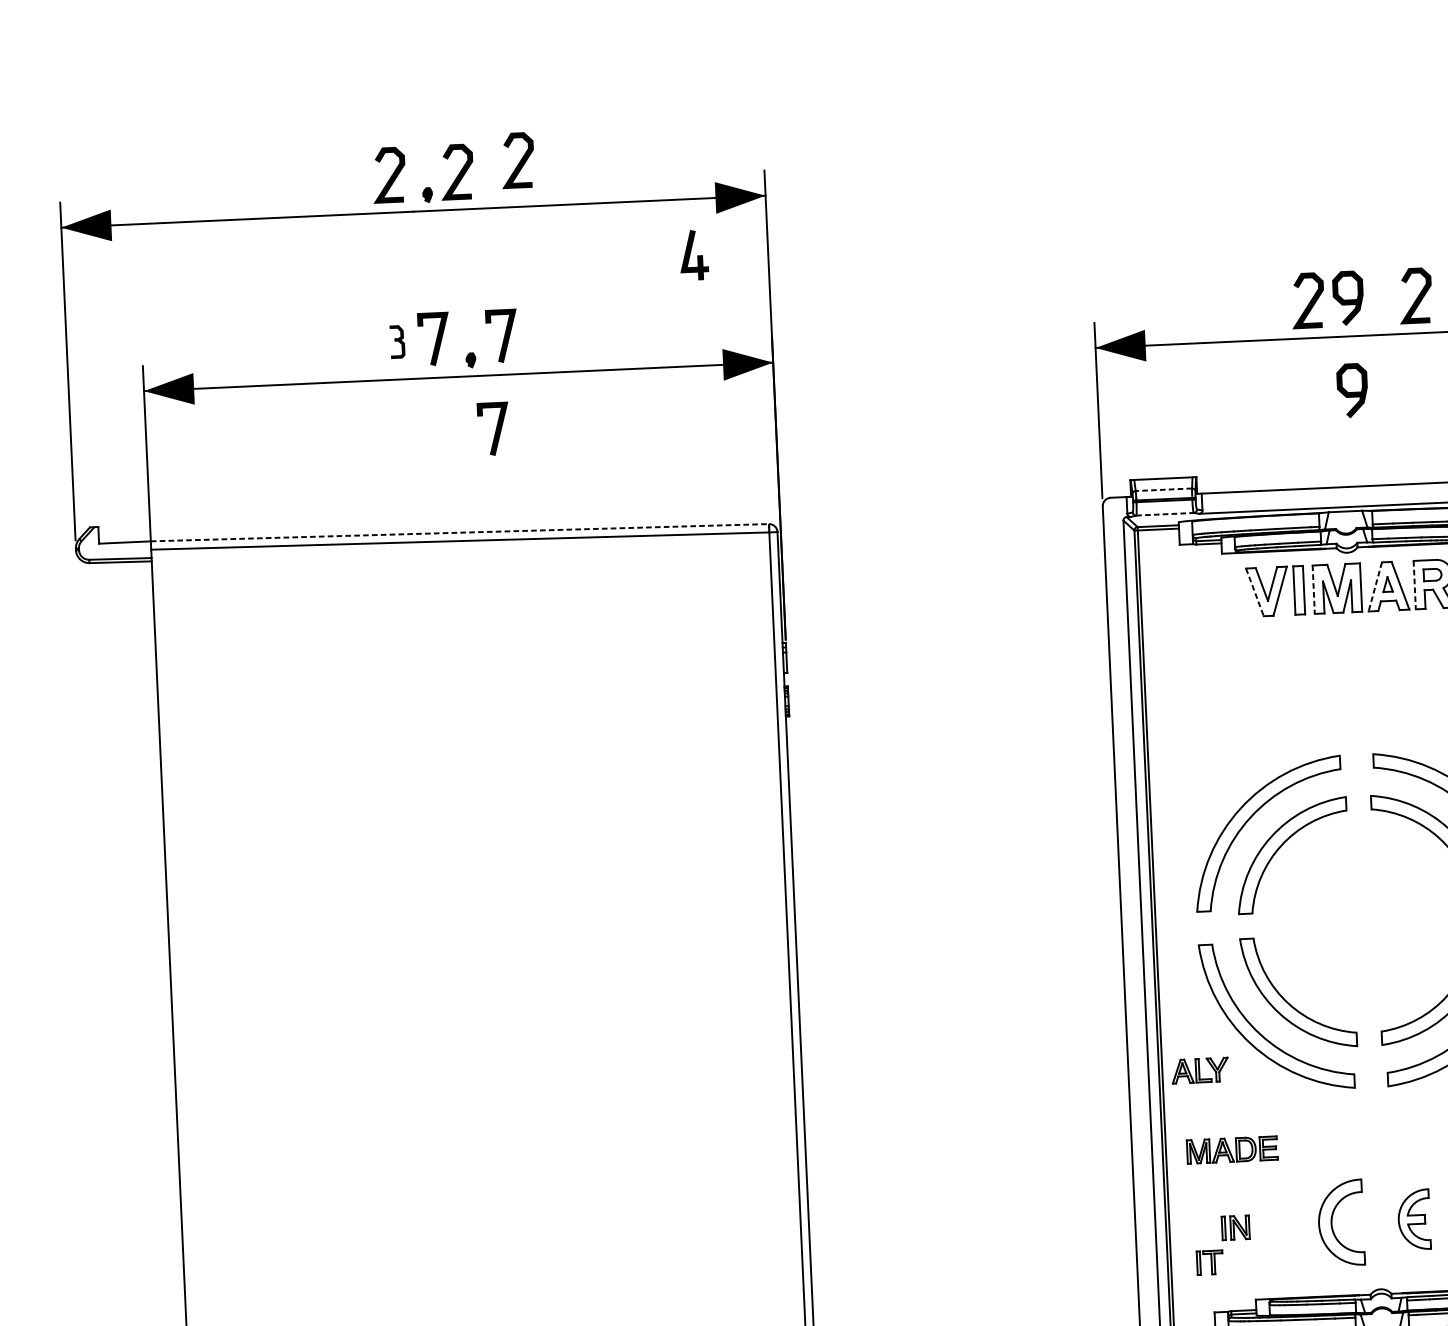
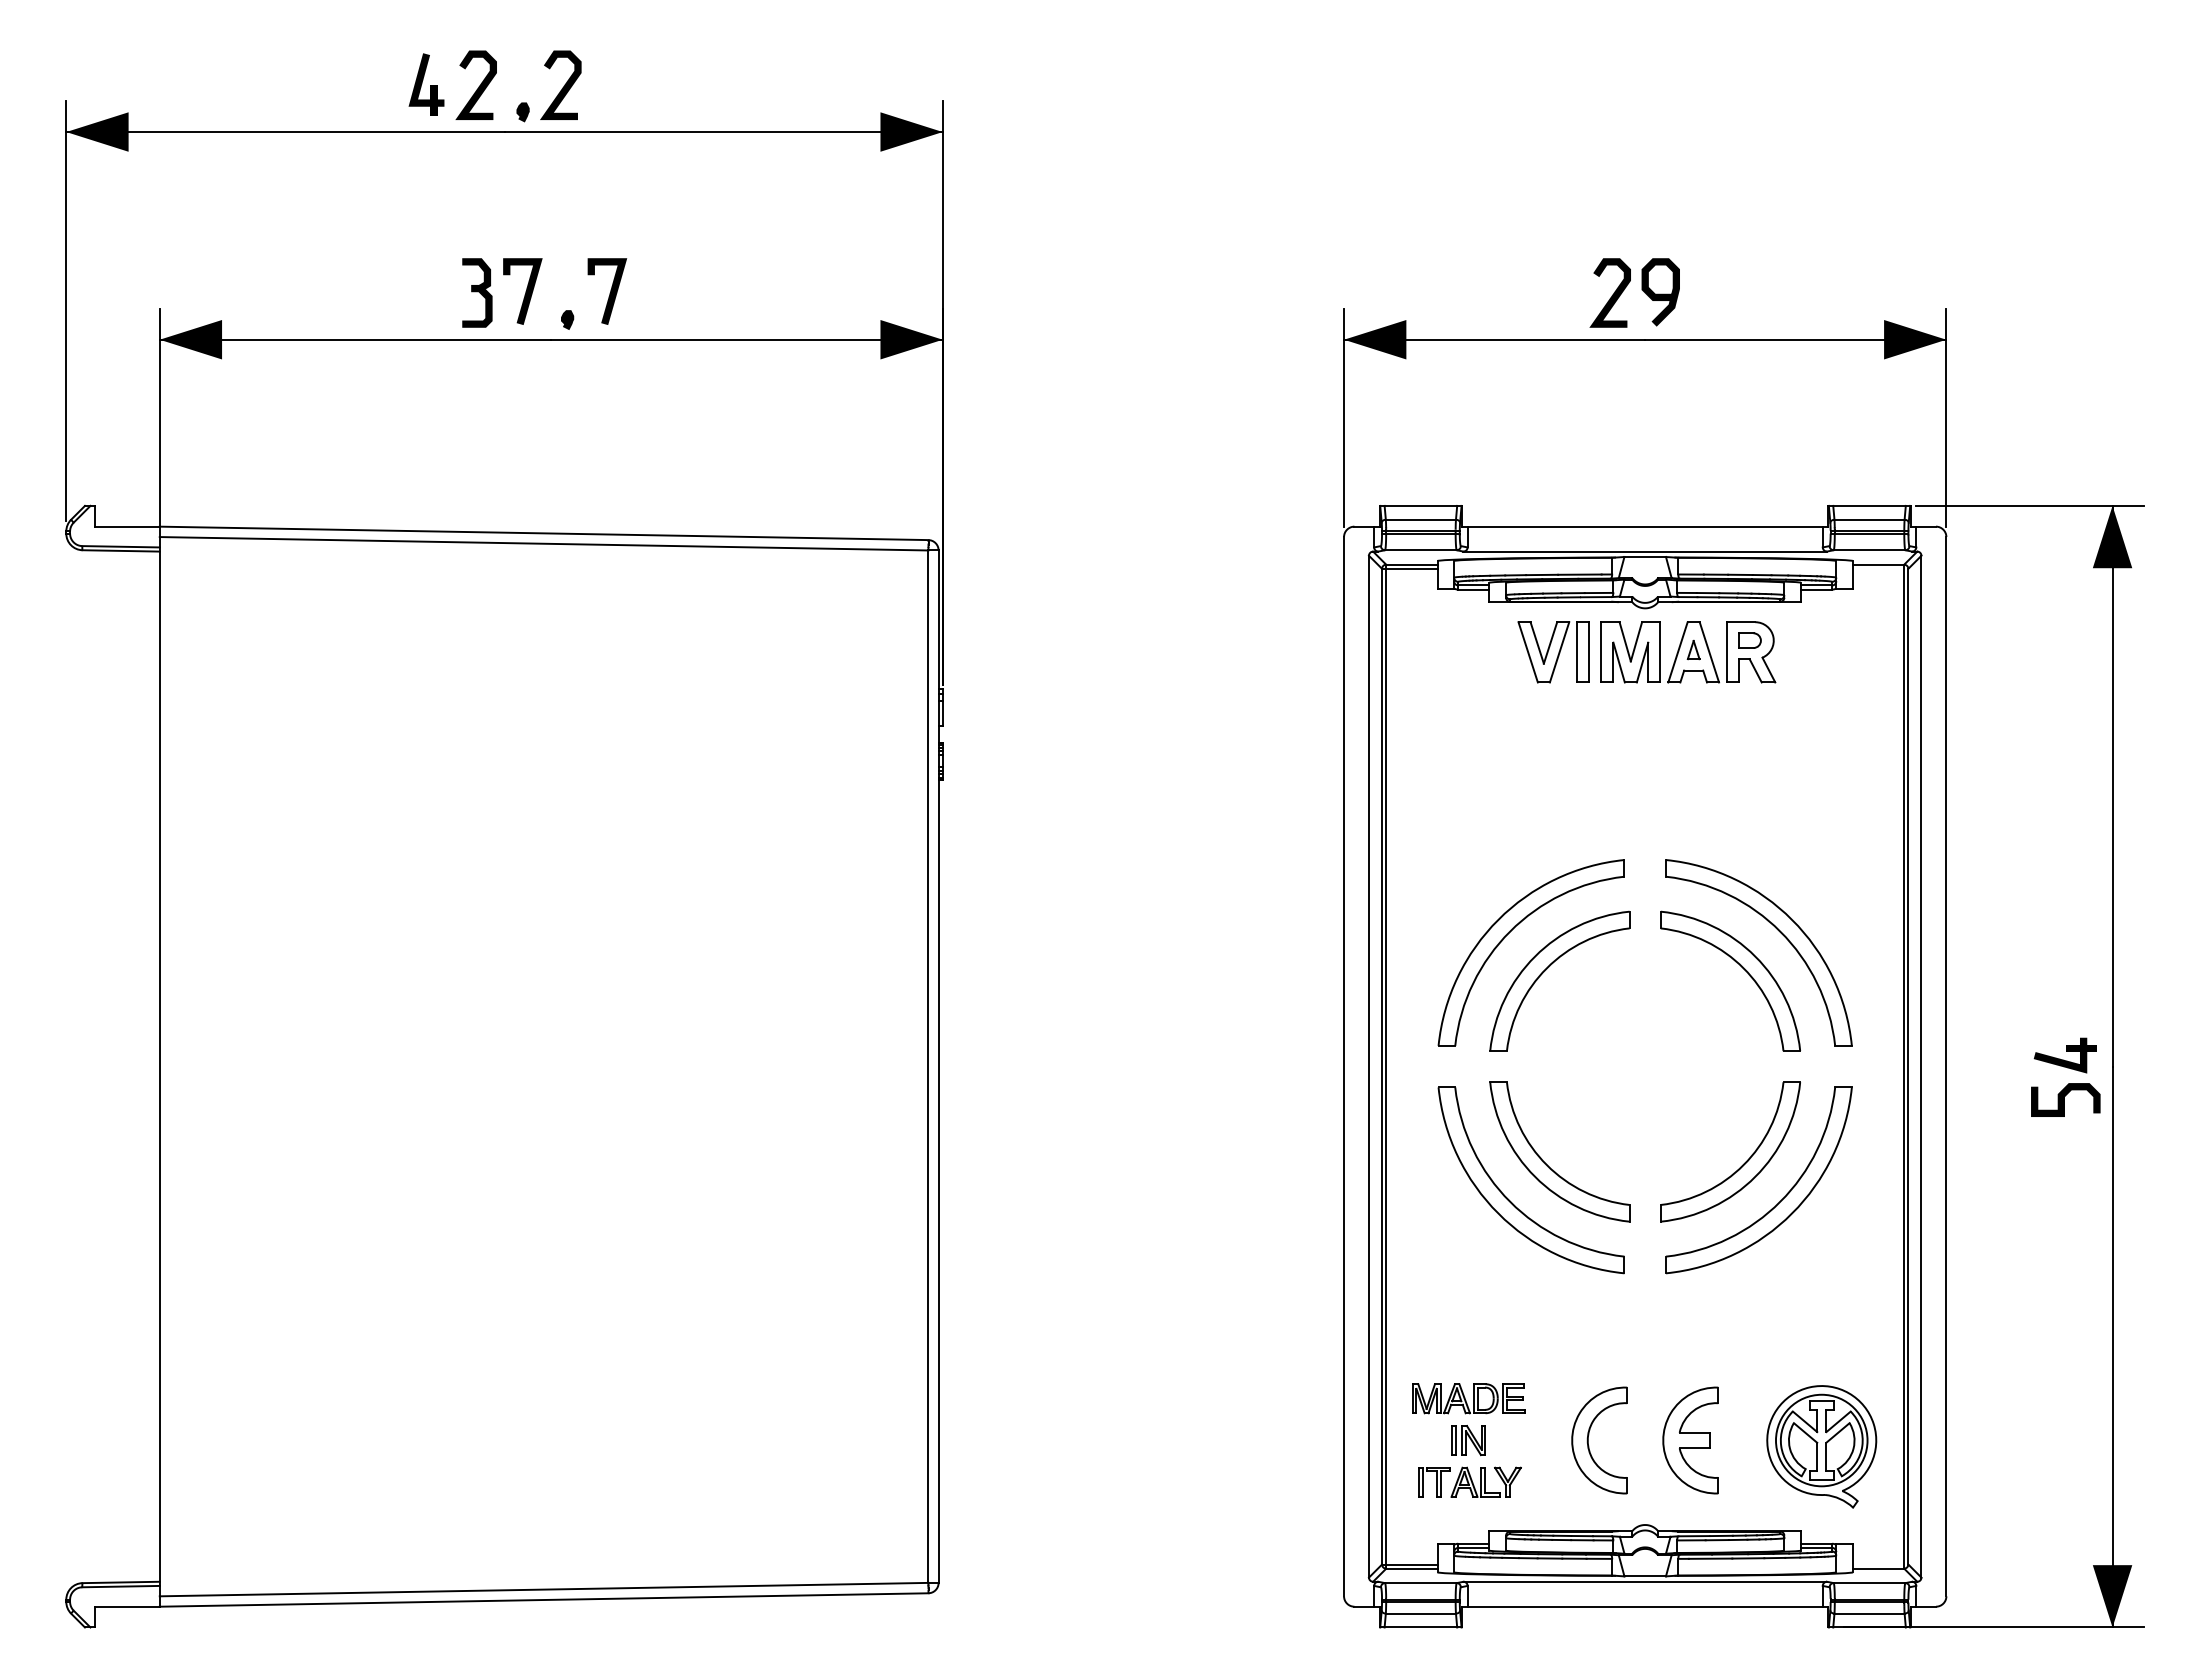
curve: (519, 161) -> (639, 75), removed
part: (693, 254) -> (426, 84), moved
curve: (1417, 296) -> (1746, 294), removed
part: (397, 341) -> (477, 292), size x1.67
curve: (1352, 391) -> (1660, 408), removed
line: (495, 428) -> (594, 406), removed
line: (1163, 489) -> (1420, 519), dashed -> solid
line: (1164, 514) -> (1420, 550), dashed -> solid
line: (460, 532) -> (544, 533), dashed -> solid
line: (1415, 585) -> (1727, 652), dashed -> solid
line: (1375, 587) -> (1678, 652), dashed -> solid
line: (1313, 589) -> (1601, 652), dashed -> solid
line: (1255, 592) -> (1528, 652), dashed -> solid
part: (1199, 1070) -> (1485, 1481), moved
part: (1232, 1149) -> (1468, 1398), moved
part: (1414, 1219) -> (1690, 1440), size x1.43

